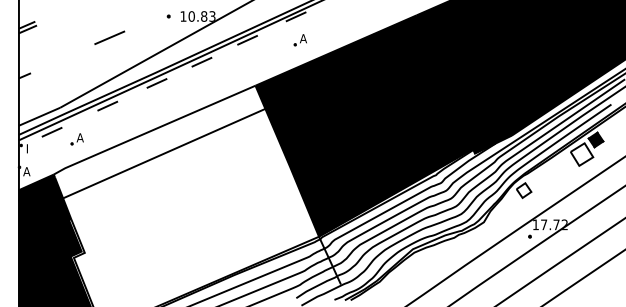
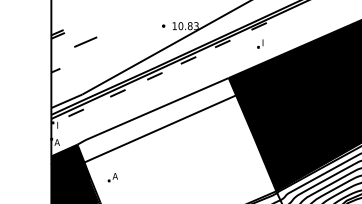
line: (109, 37) -> (85, 41), moved
text: (303, 38) -> (264, 42), A -> I
part: (76, 139) -> (112, 177), moved

